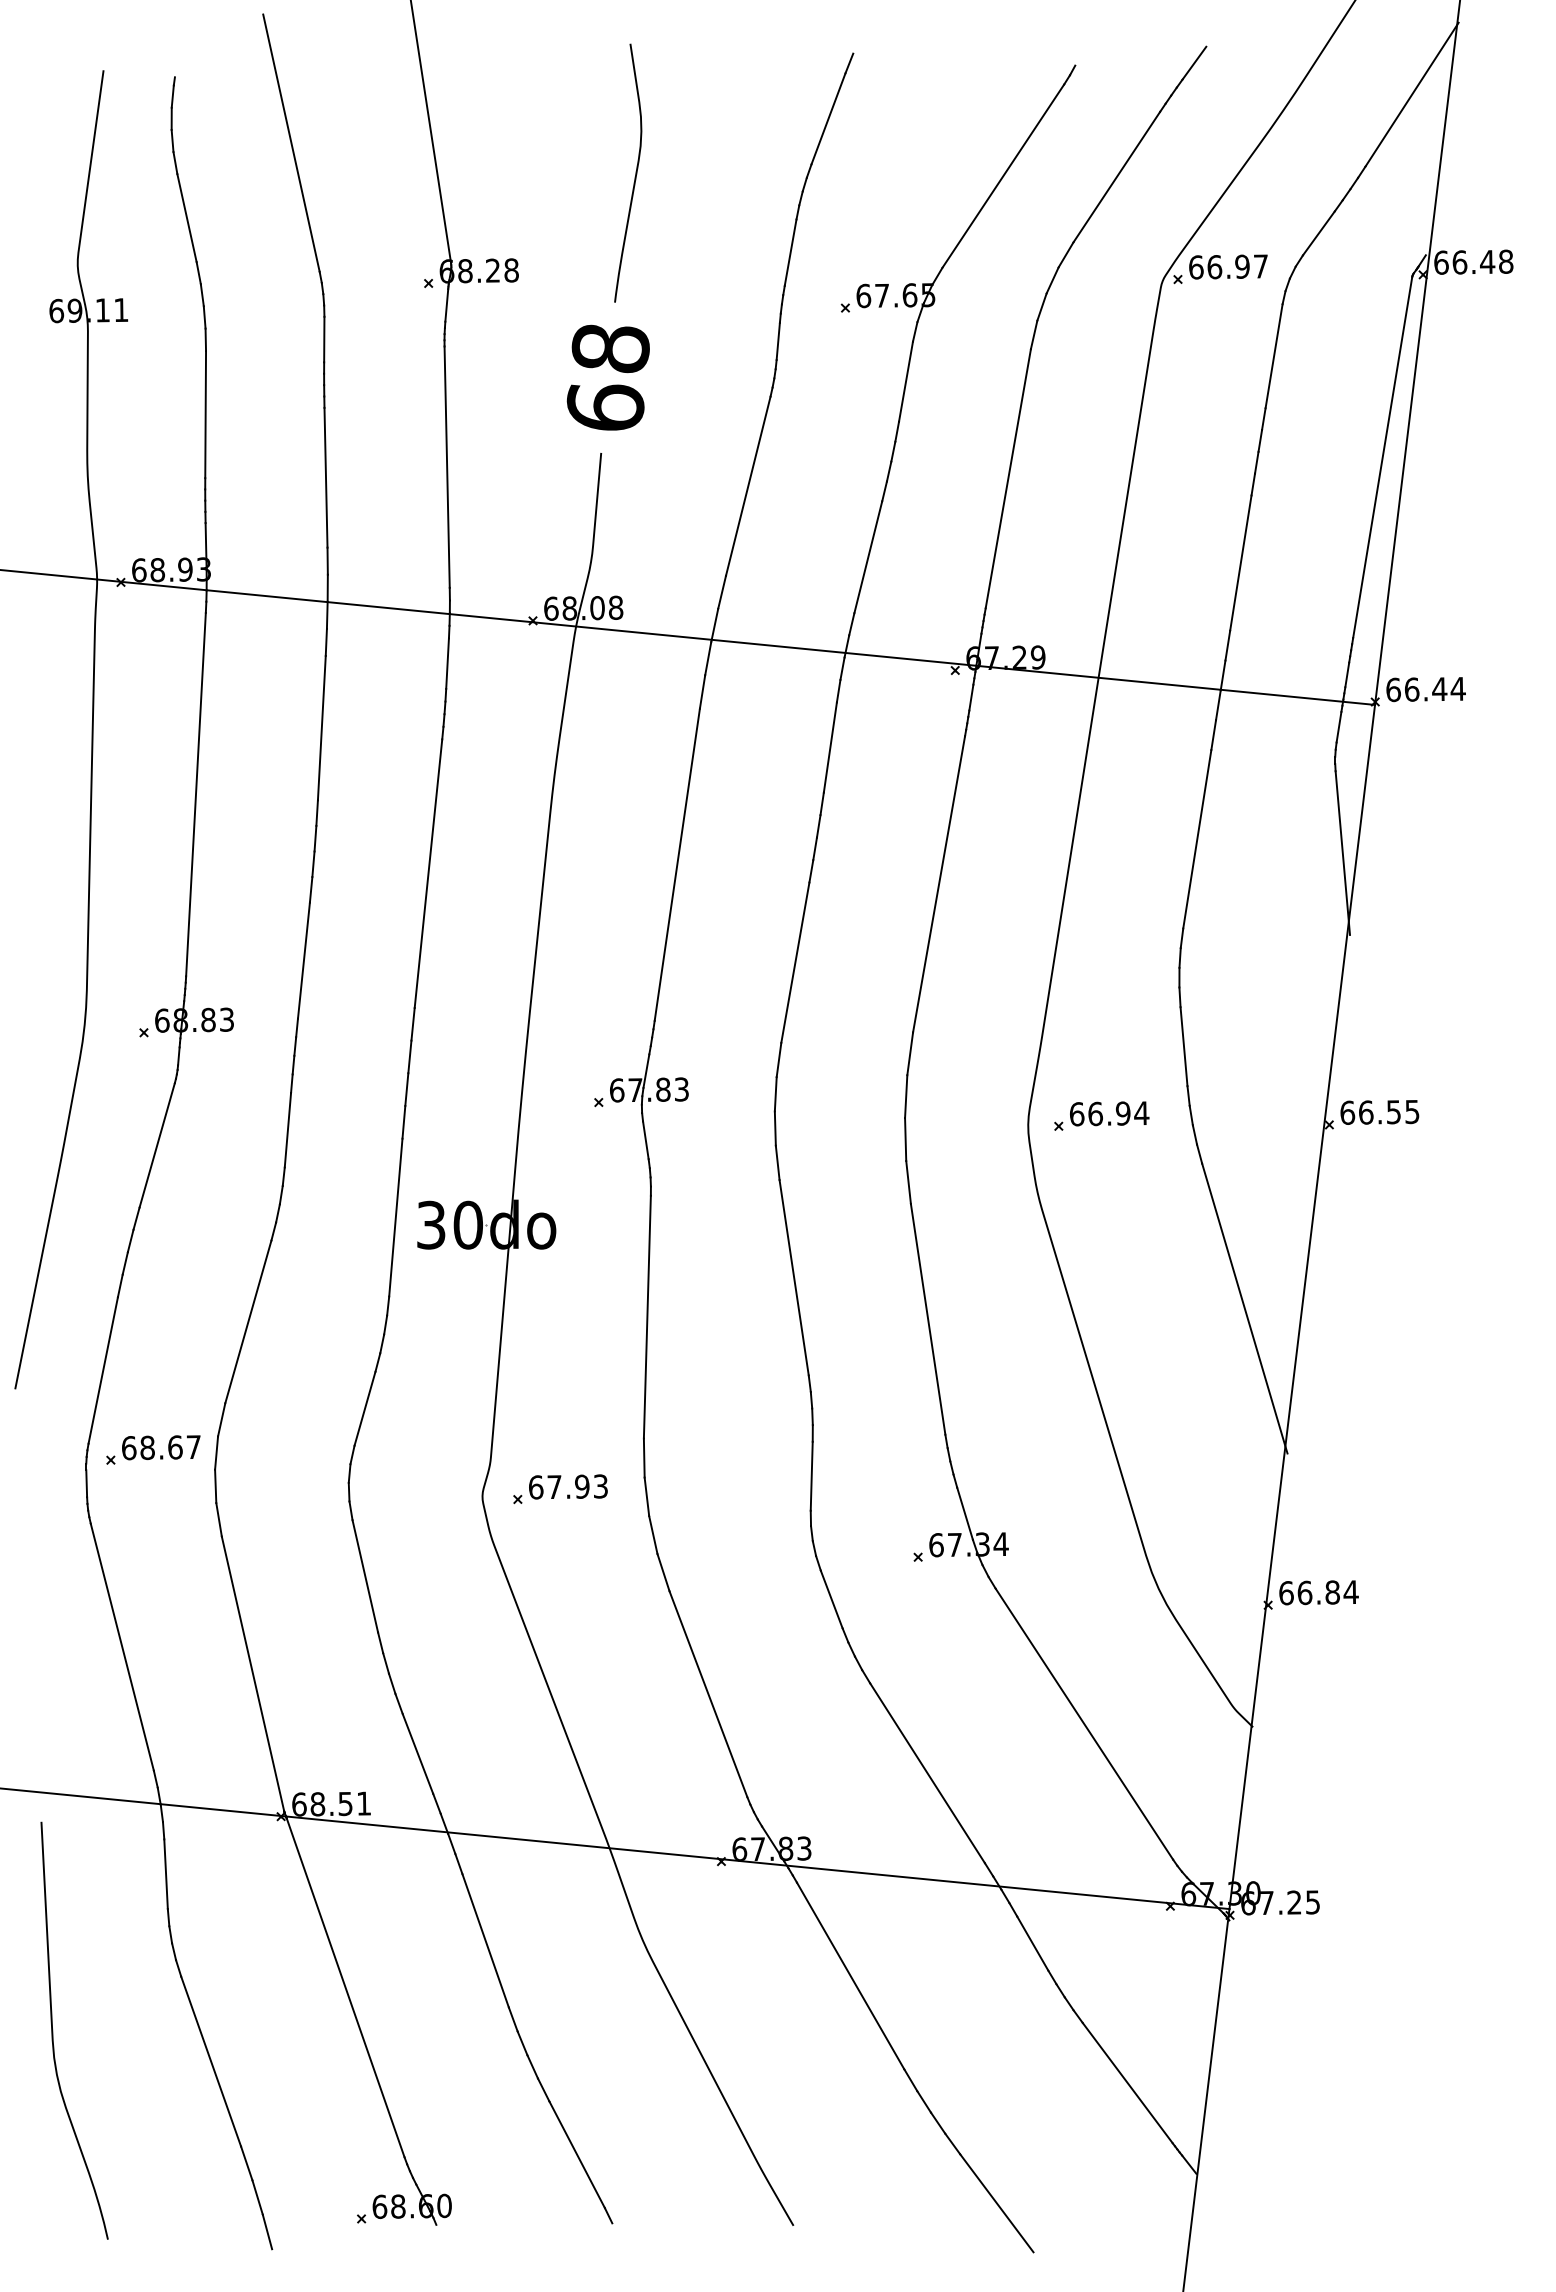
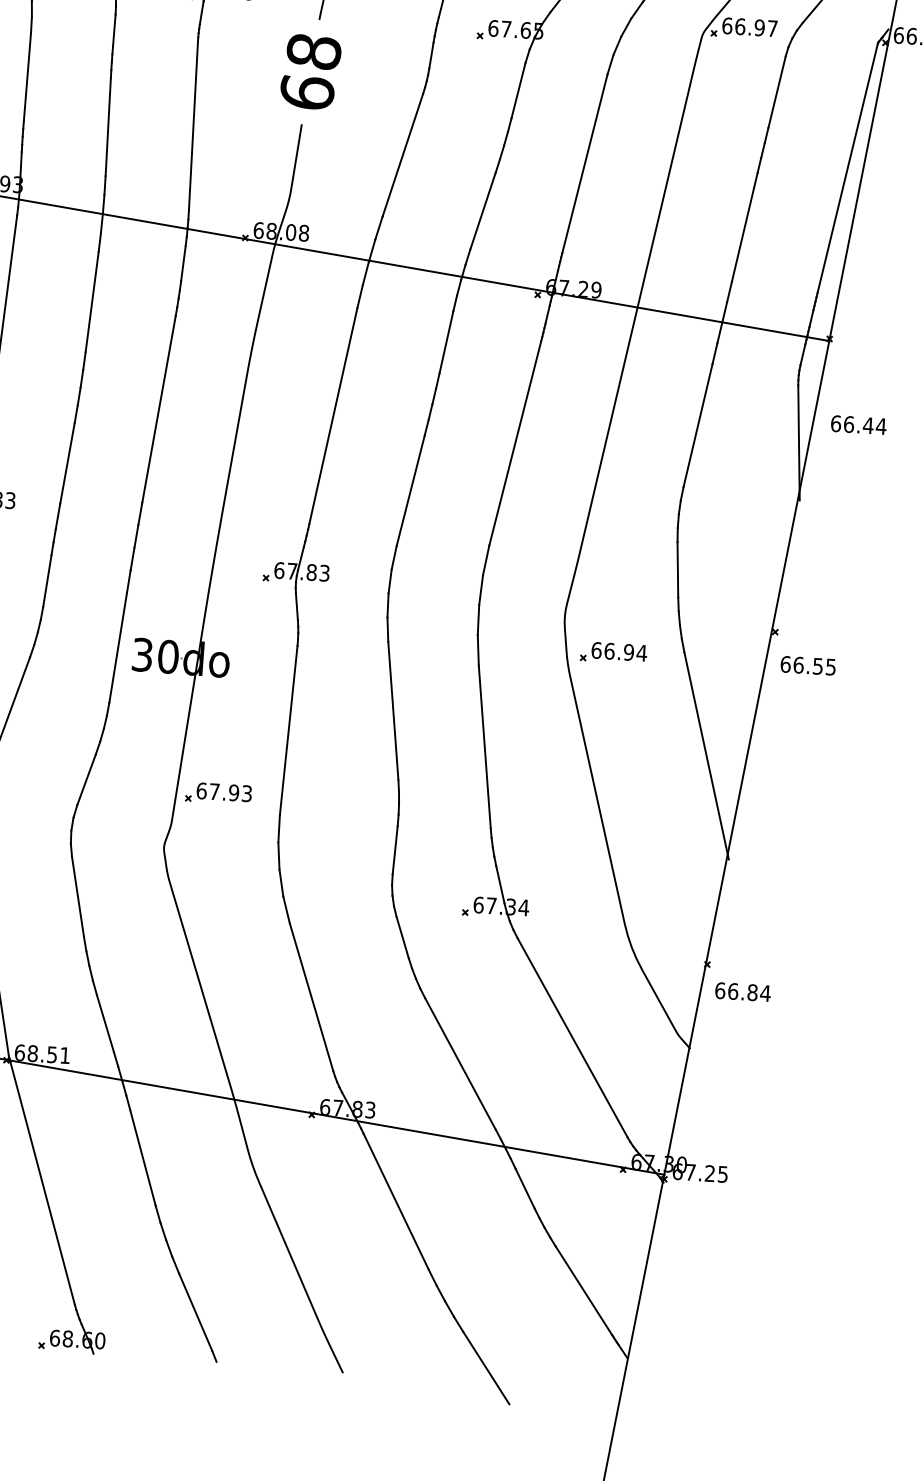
text: (1425, 689) -> (858, 425), moved
text: (1379, 1112) -> (808, 665), moved
part: (1101, 1115) -> (613, 652), moved
part: (560, 1489) -> (218, 793), moved
text: (1318, 1592) -> (742, 991), moved

